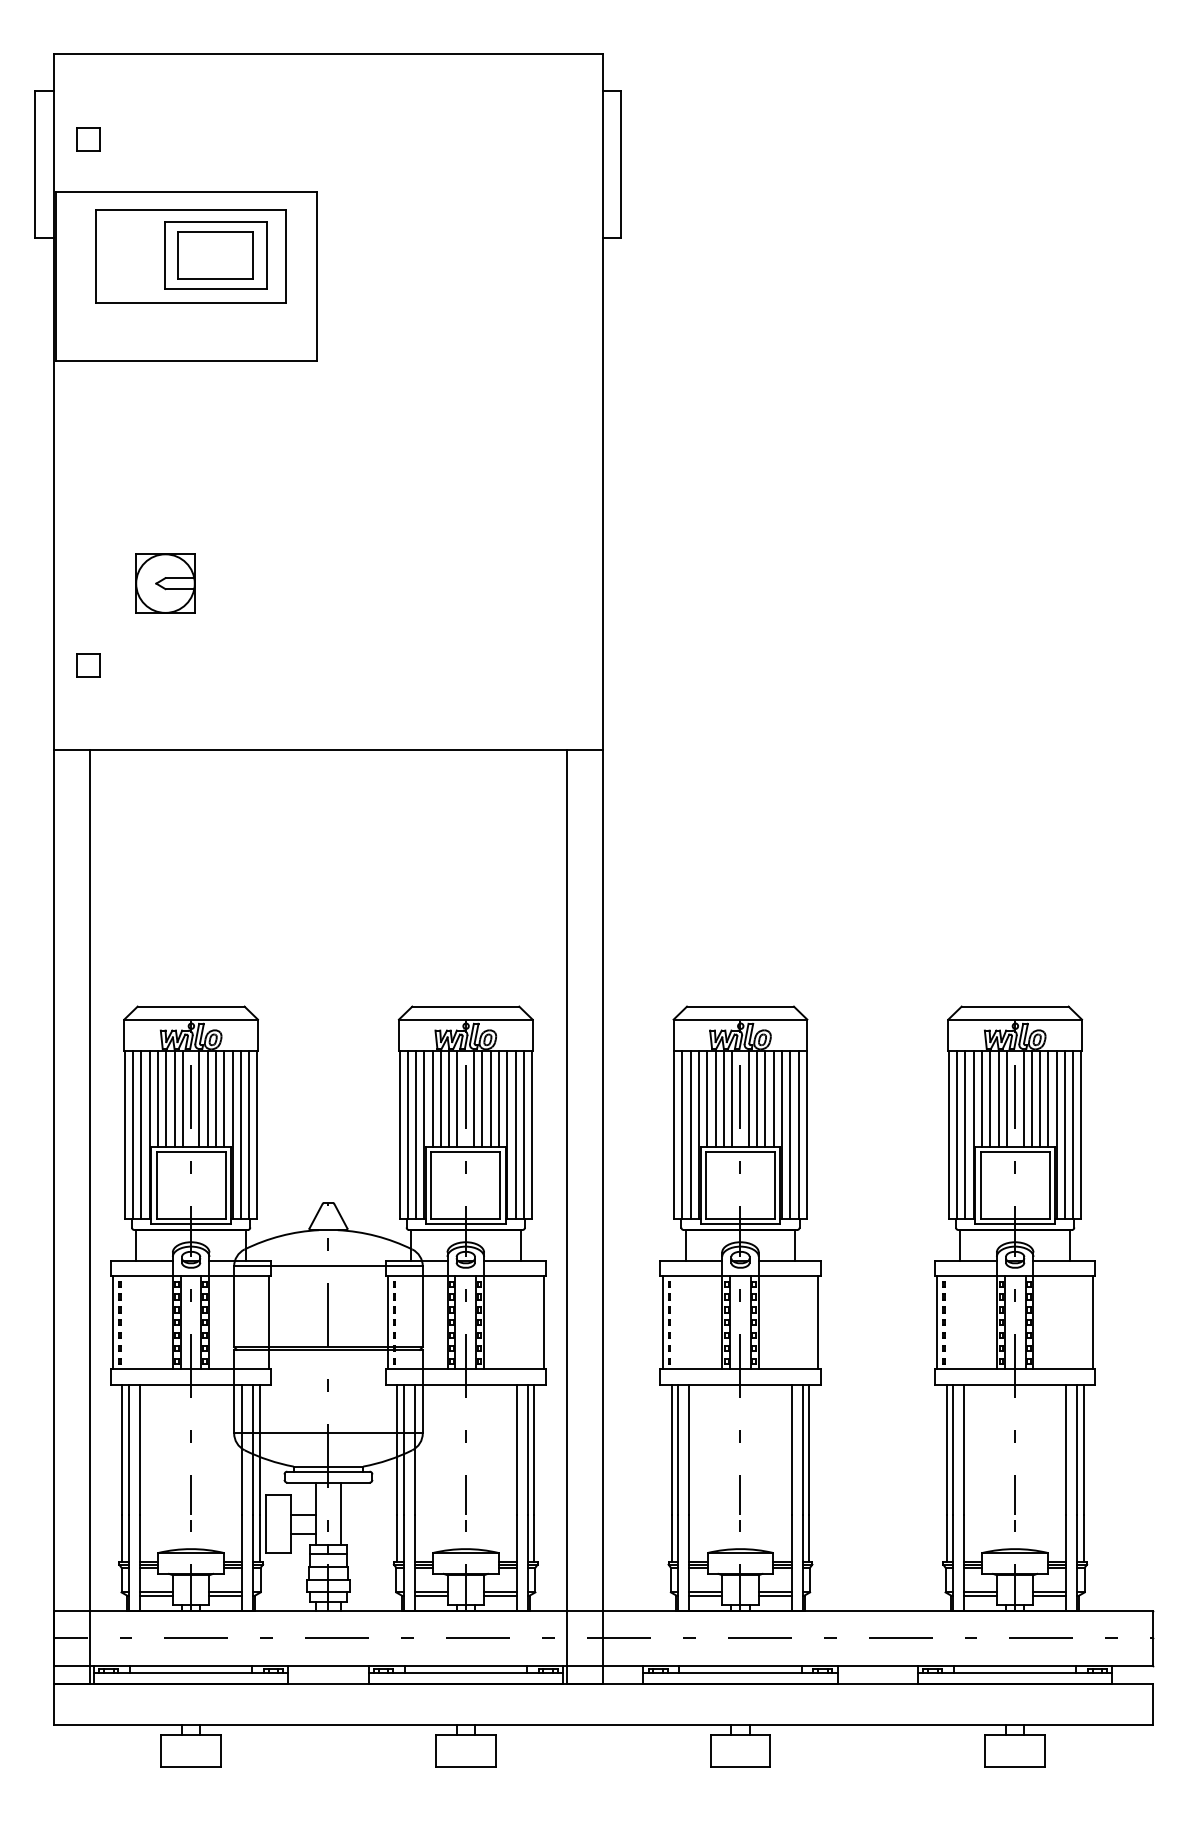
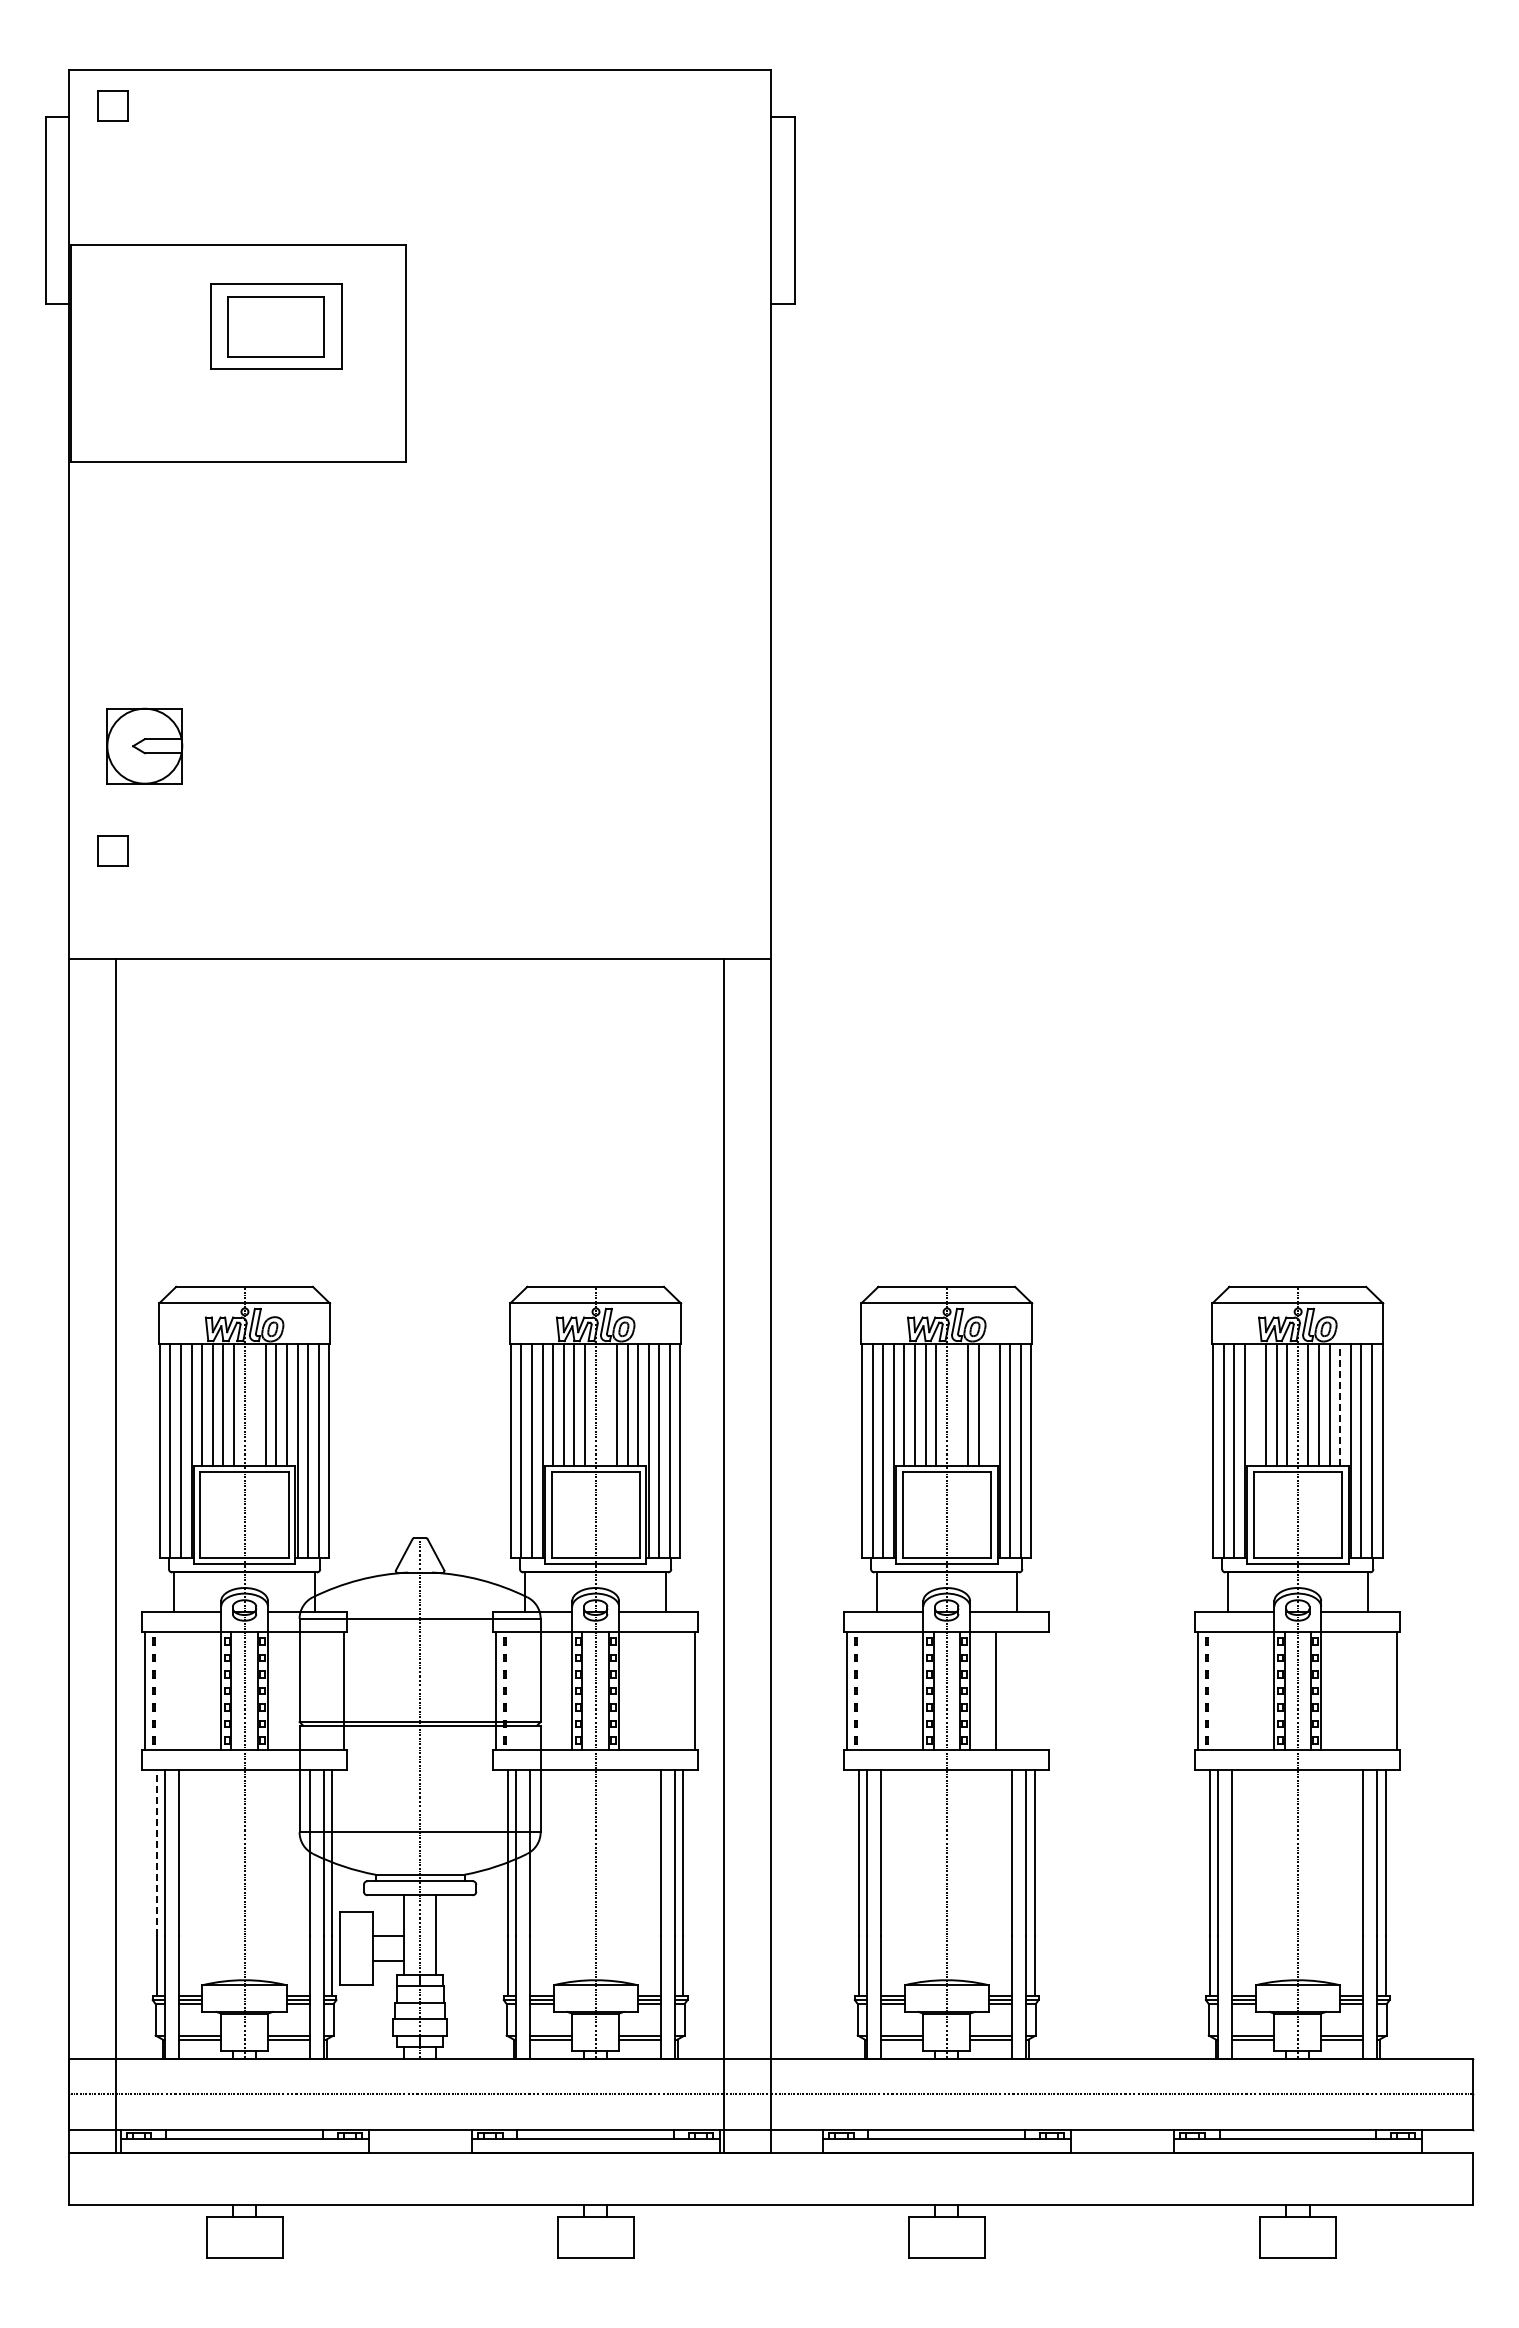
part: (87, 138) -> (112, 105), moved
part: (191, 256) -> (244, 328), removed
part: (165, 583) -> (144, 745), moved
line: (199, 1098) -> (255, 1404), removed
line: (474, 1098) -> (606, 1404), removed
line: (748, 1098) -> (957, 1404), removed
line: (773, 1098) -> (989, 1404), removed
line: (982, 1098) -> (1255, 1404), removed
line: (1048, 1098) -> (1340, 1404), solid -> dashed
line: (818, 1322) -> (996, 1690), moved
line: (122, 1449) -> (156, 1852), solid -> dashed

